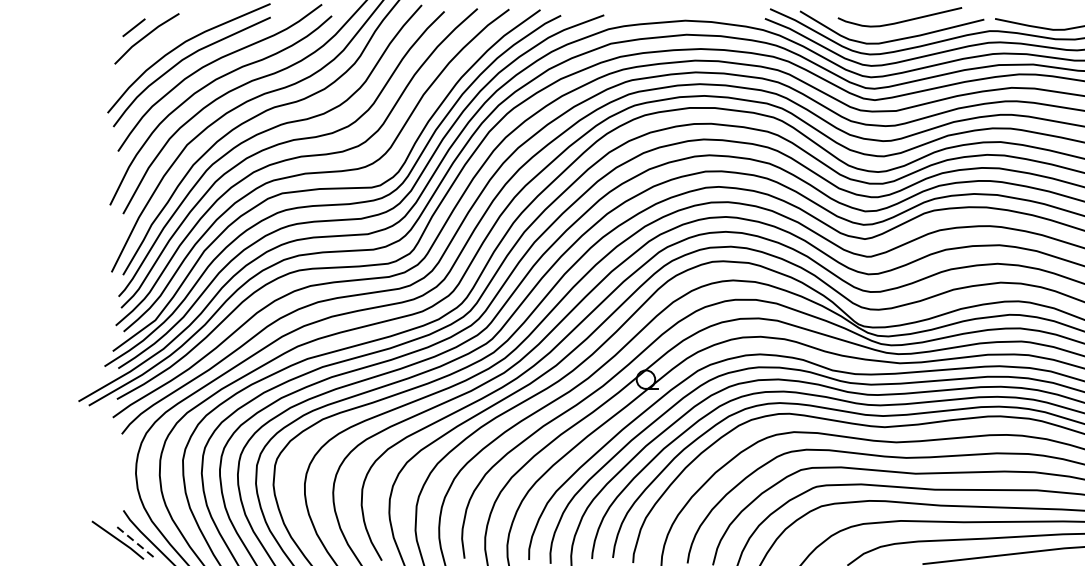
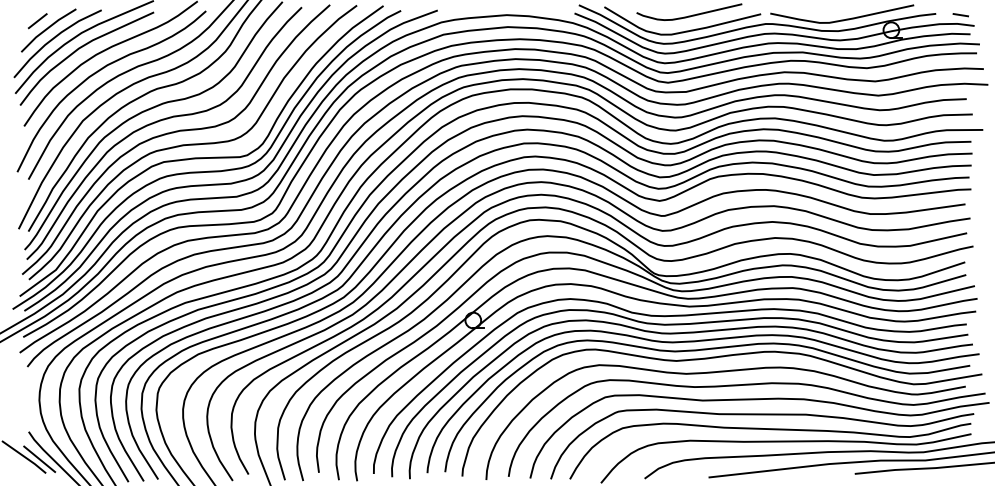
curve: (154, 48) -> (55, 38), added
line: (136, 543) -> (39, 459), dashed -> solid

